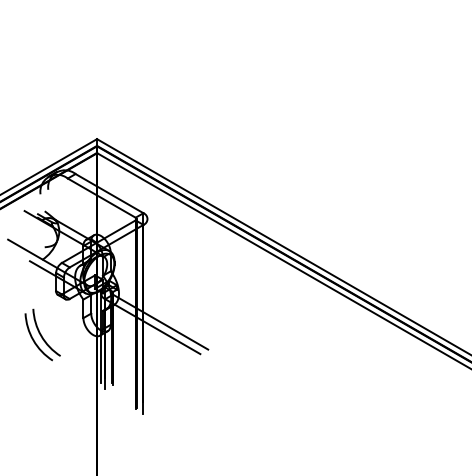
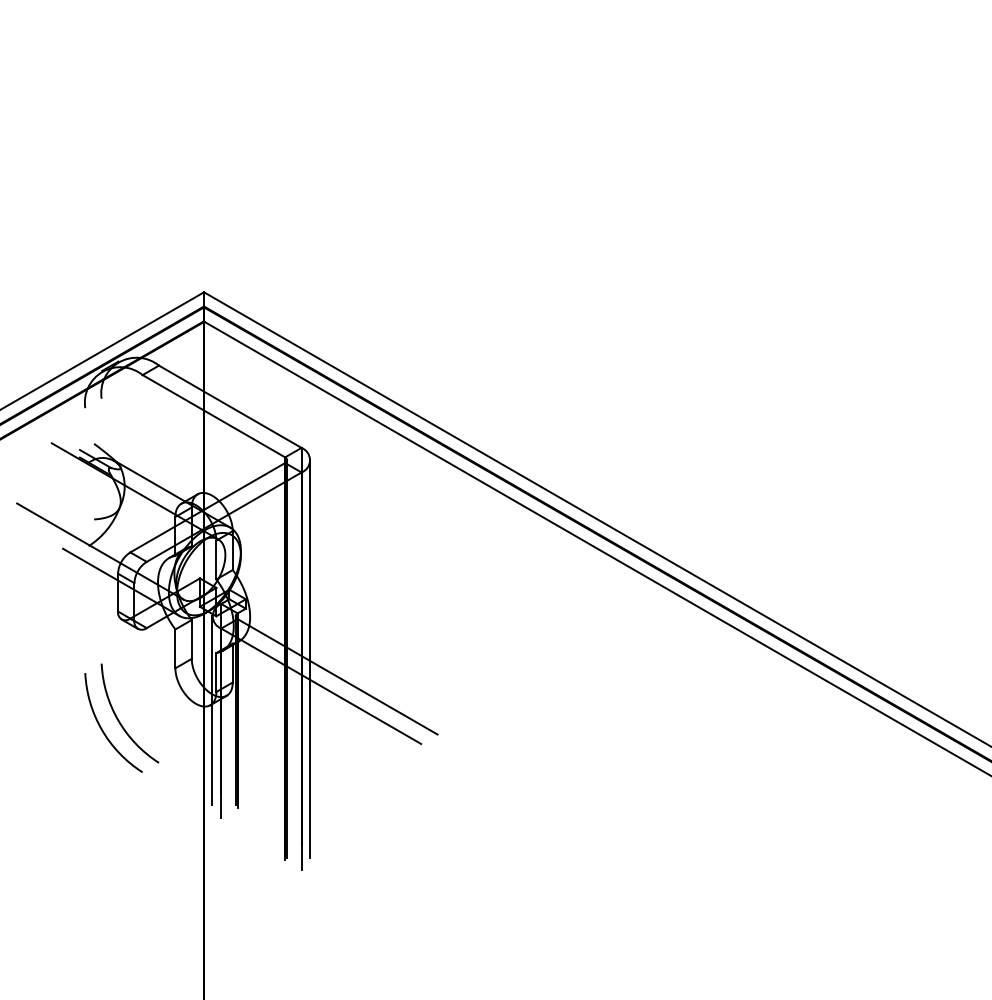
line: (147, 313) -> (310, 658), added
part: (42, 334) -> (120, 717), moved

